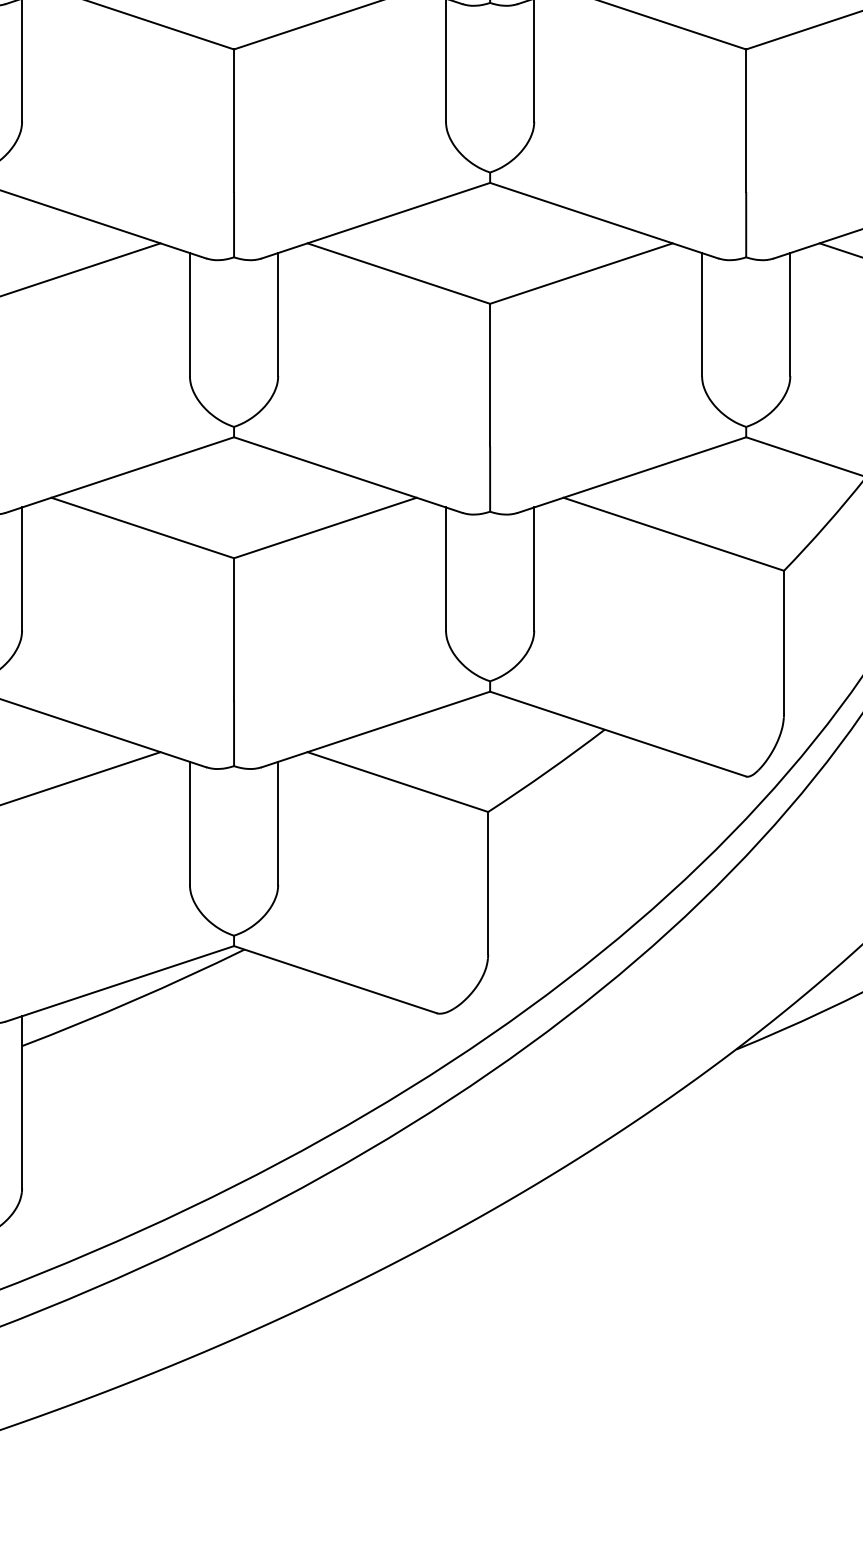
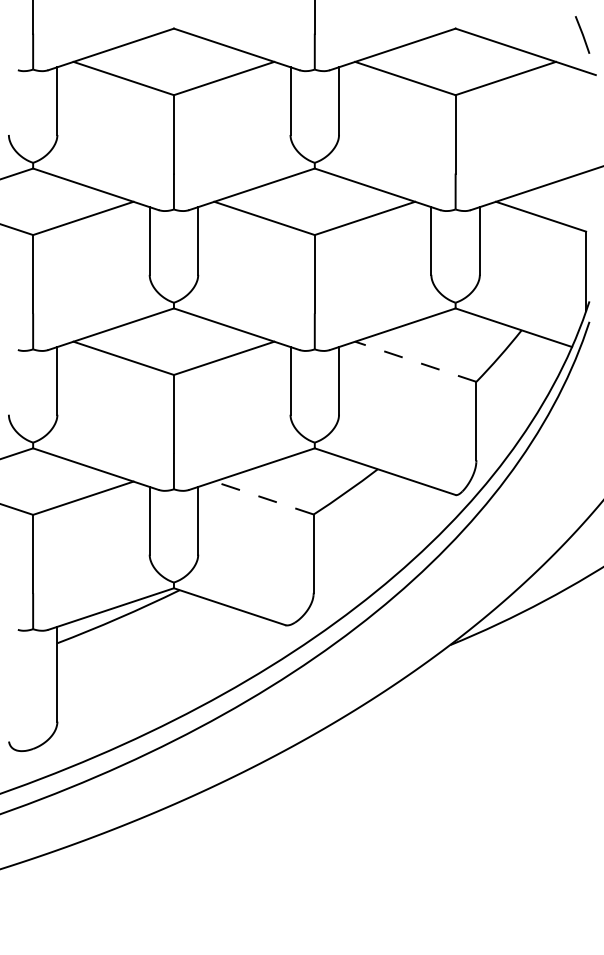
line: (673, 533) -> (415, 361), solid -> dashed
line: (396, 781) -> (263, 497), solid -> dashed

